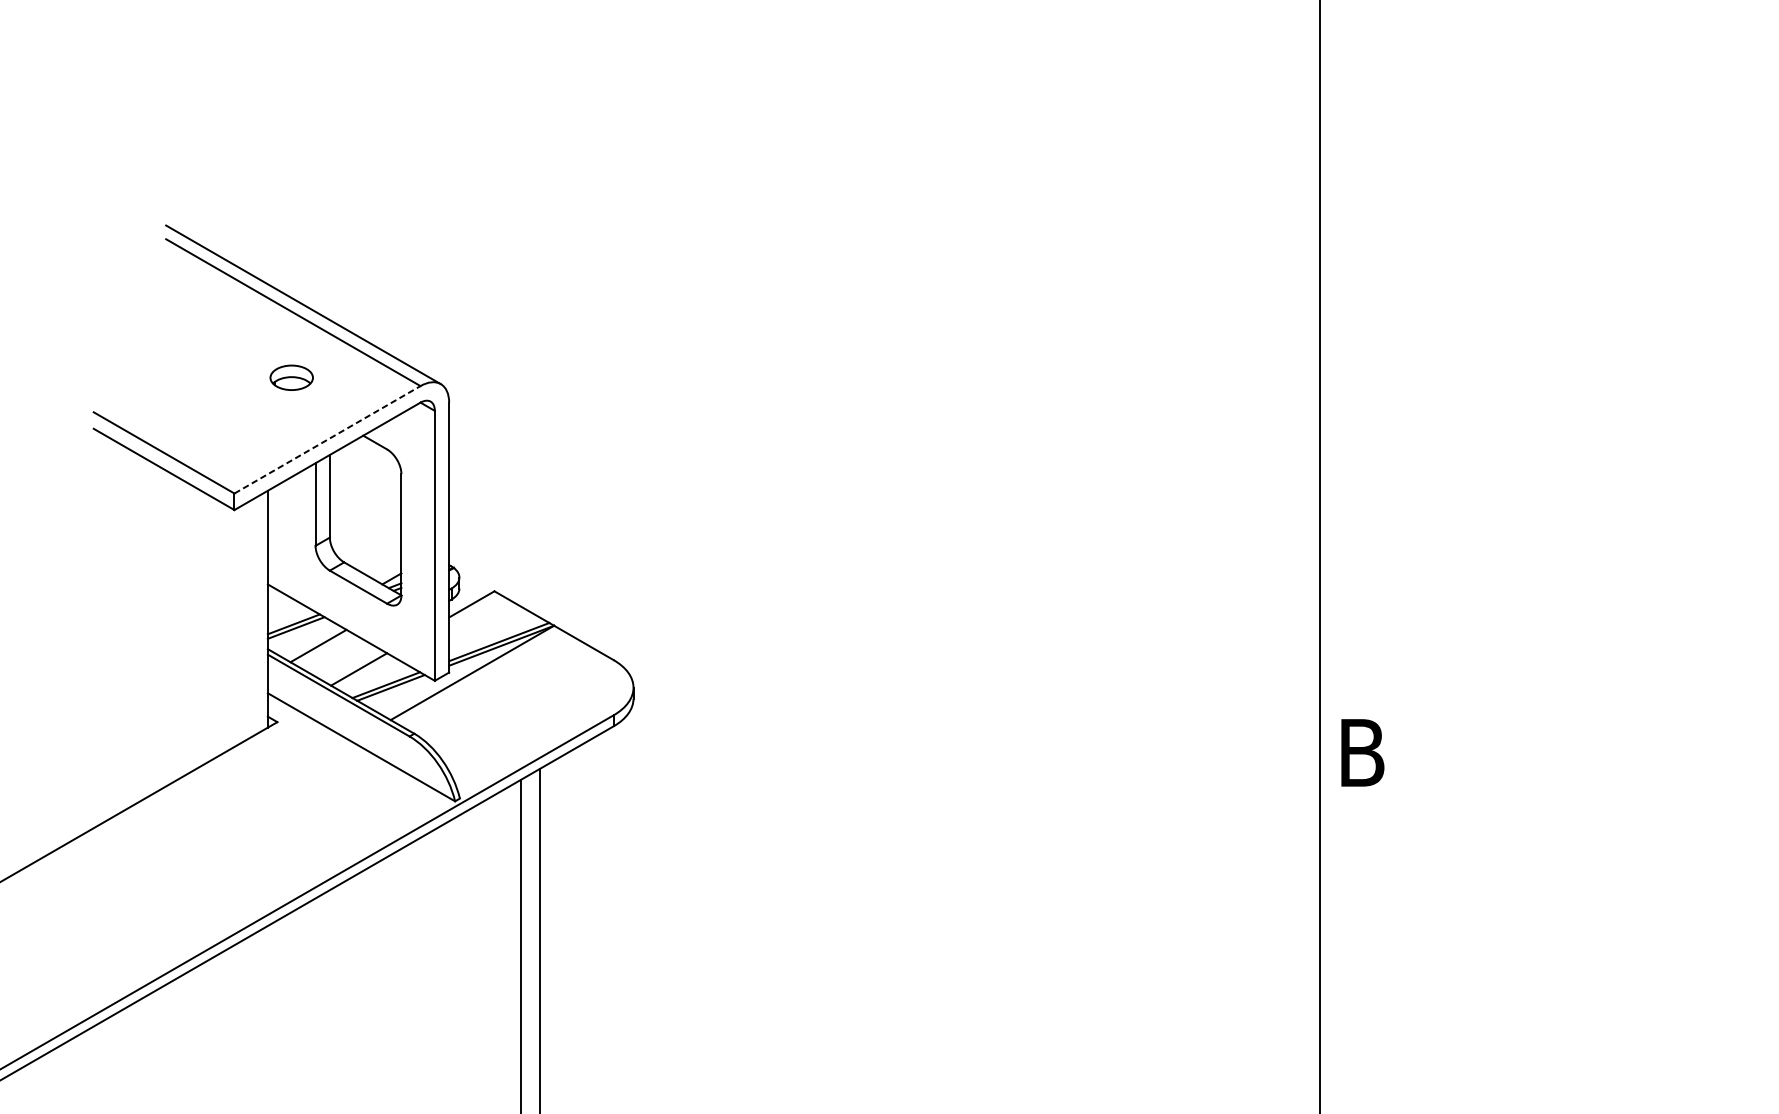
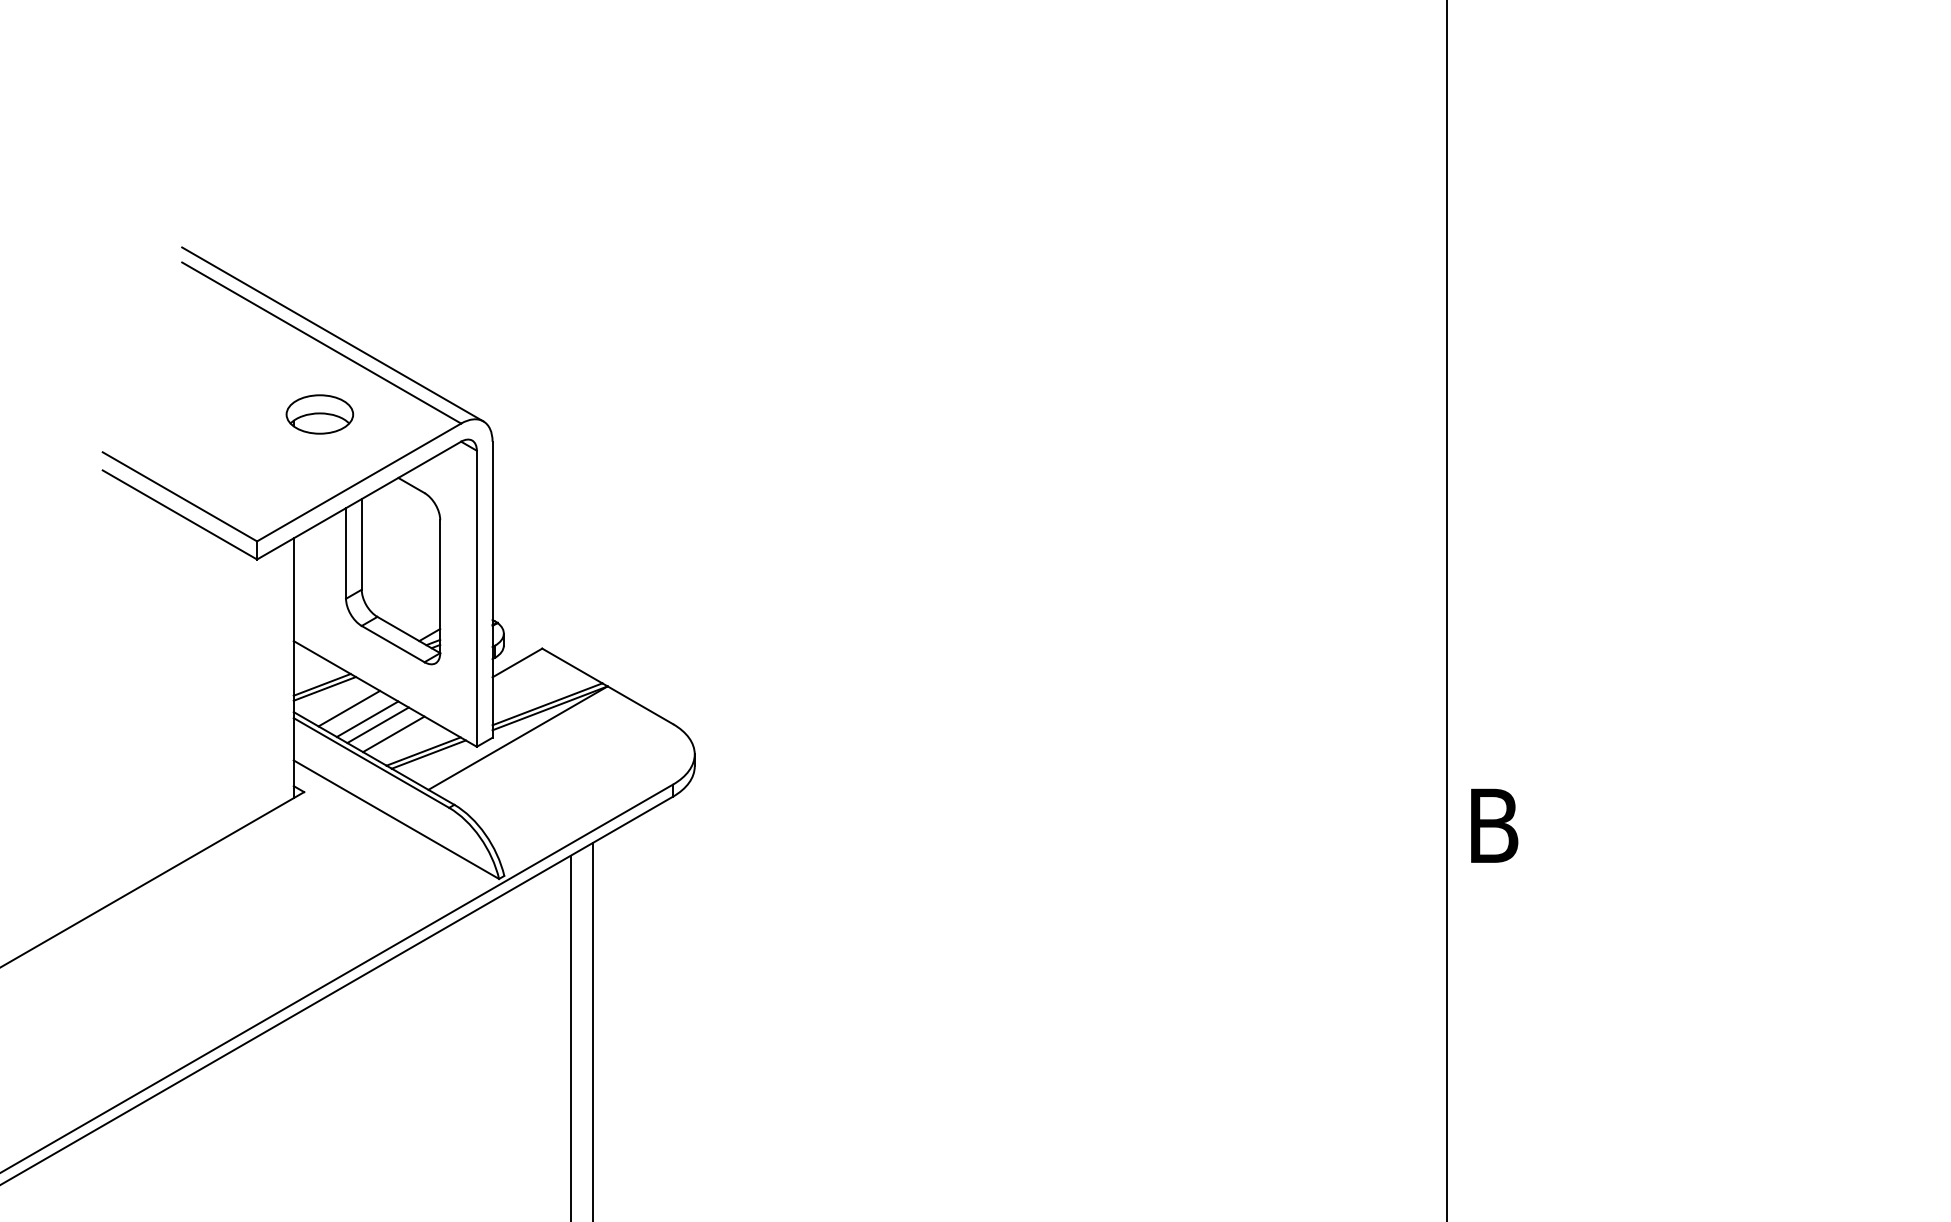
part: (291, 377) -> (319, 414), size x1.43
line: (327, 439) -> (359, 482), dashed -> solid
line: (335, 655) -> (367, 719), added
line: (344, 661) -> (377, 725), added

